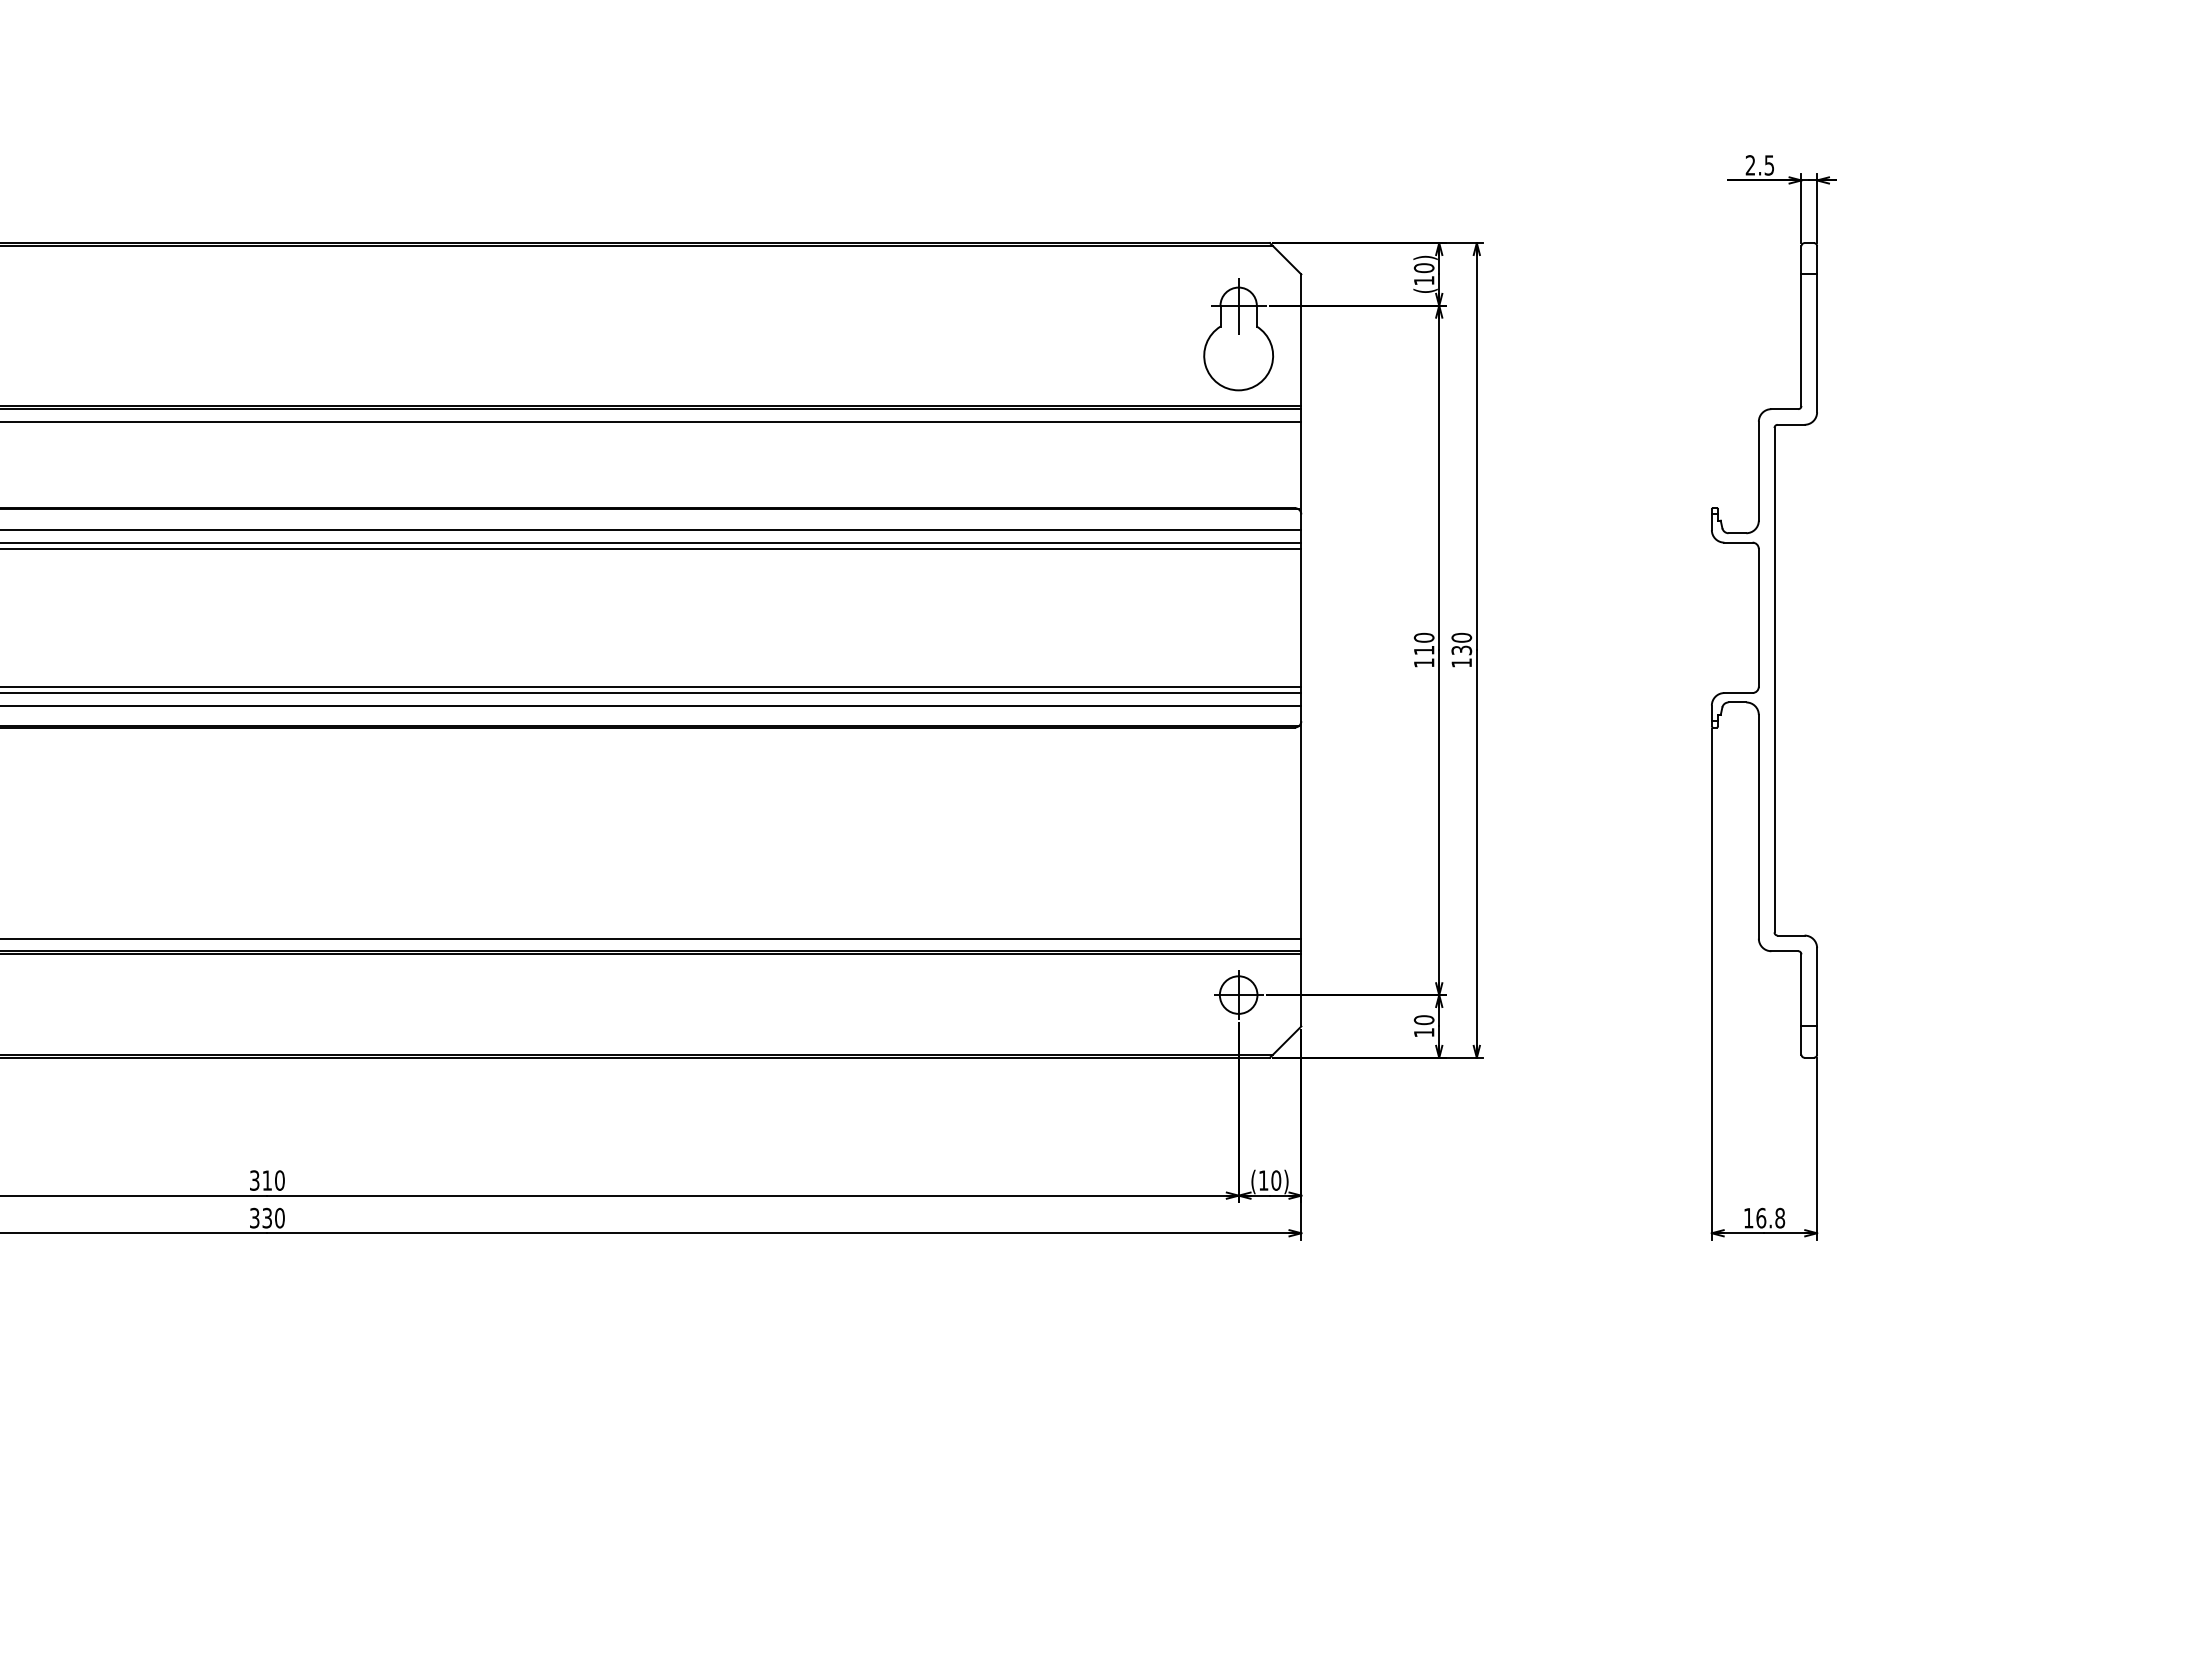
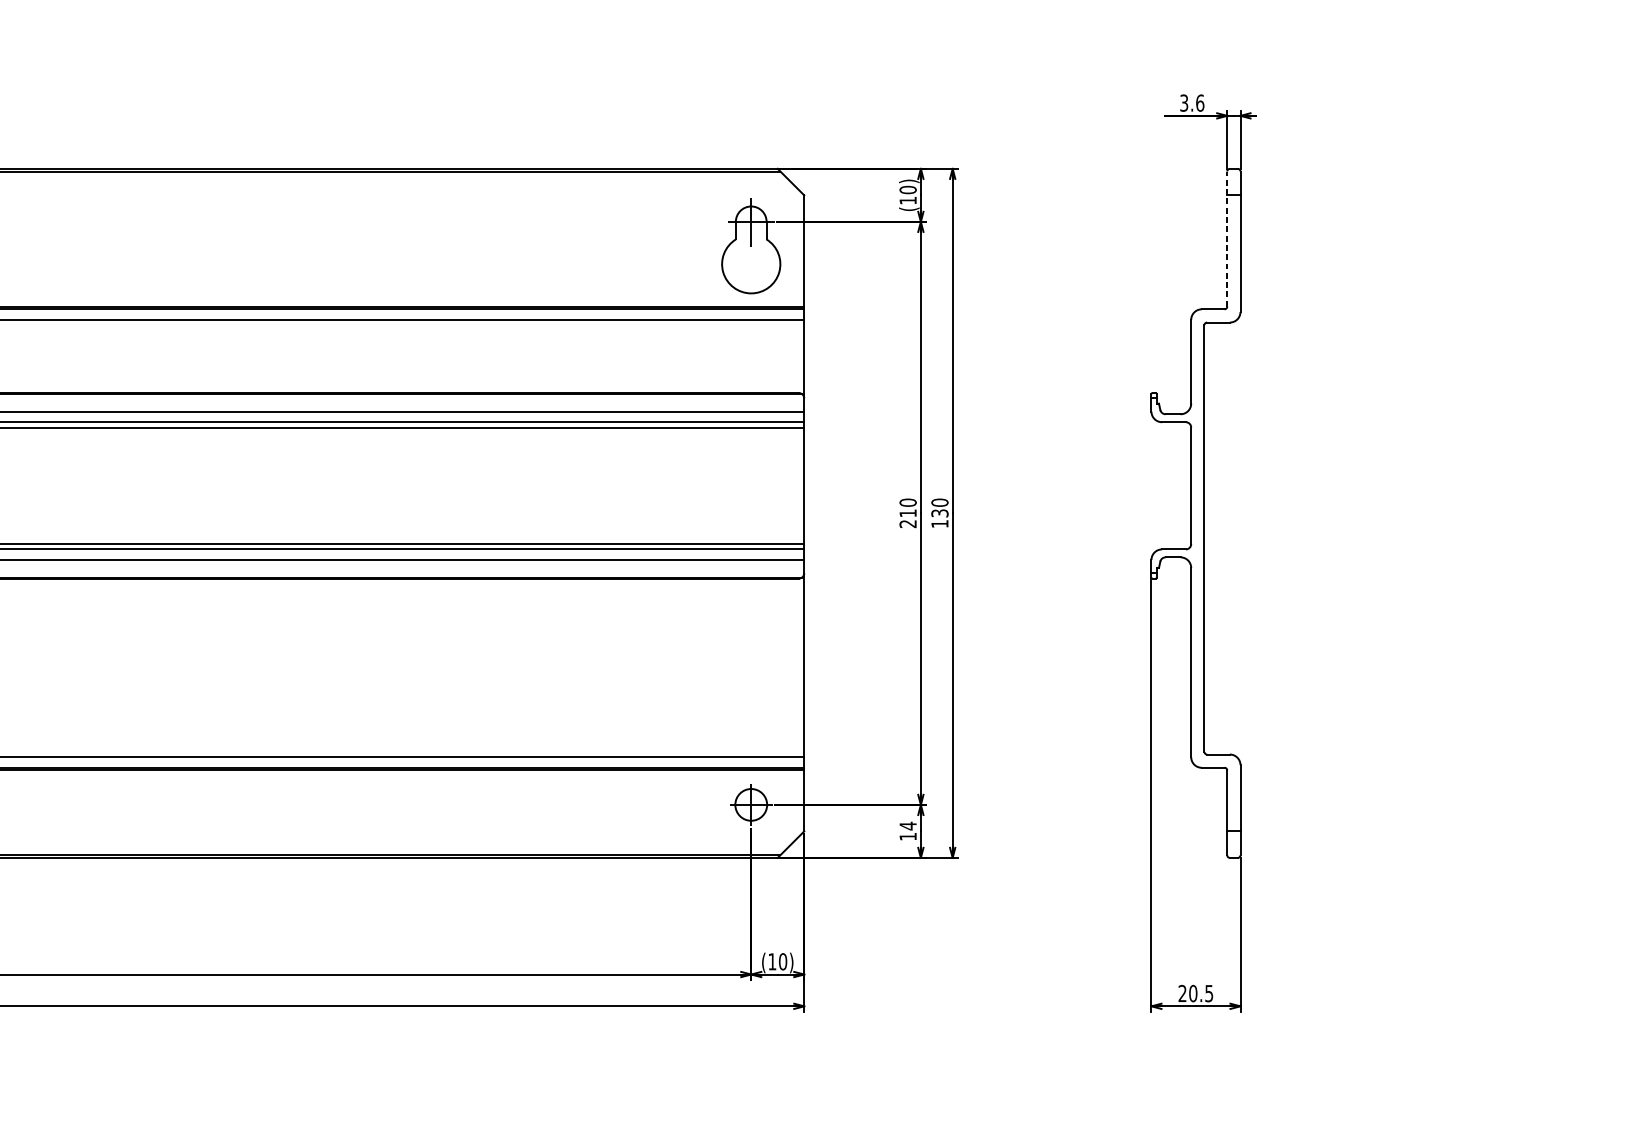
text: (1760, 165) -> (1192, 103), 2.5 -> 3.6
line: (1801, 326) -> (1227, 239), solid -> dashed
text: (1423, 662) -> (907, 523), 110 -> 210
text: (1423, 1020) -> (907, 826), 10 -> 14
text: (1764, 1217) -> (1195, 993), 16.8 -> 20.5

